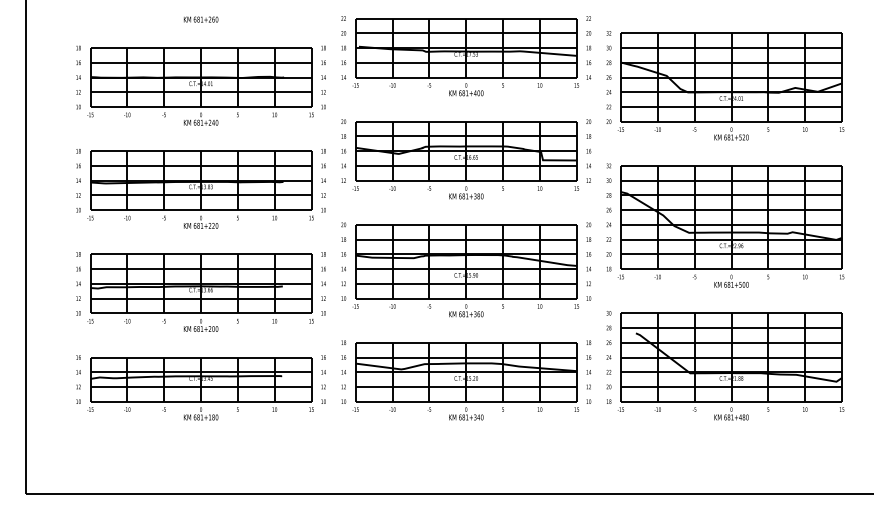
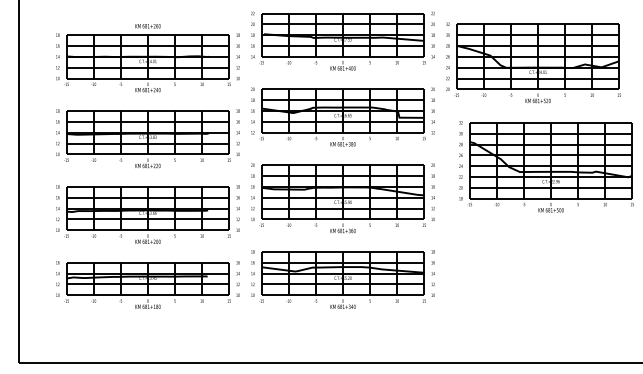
text: (200, 19) -> (147, 26), moved
part: (725, 225) -> (546, 166), moved
part: (725, 365) -> (533, 268), removed

